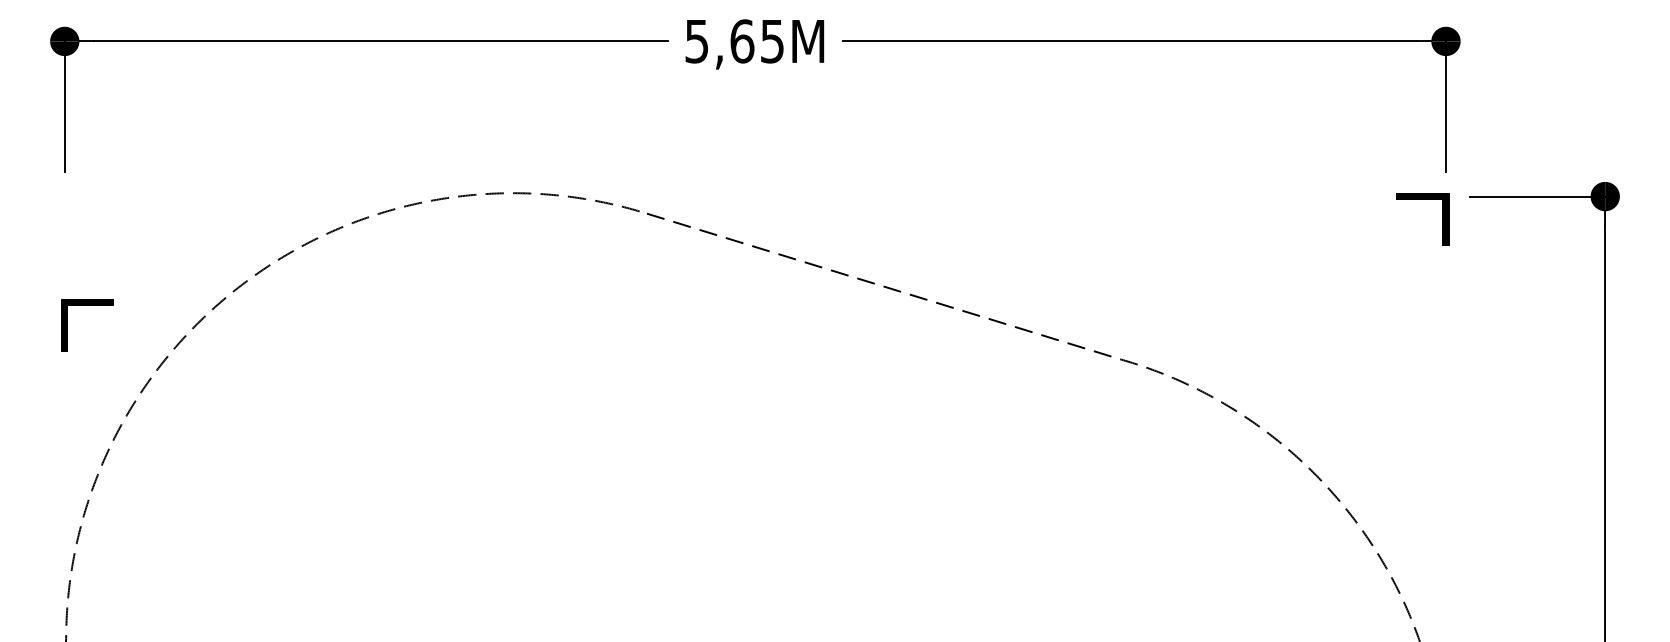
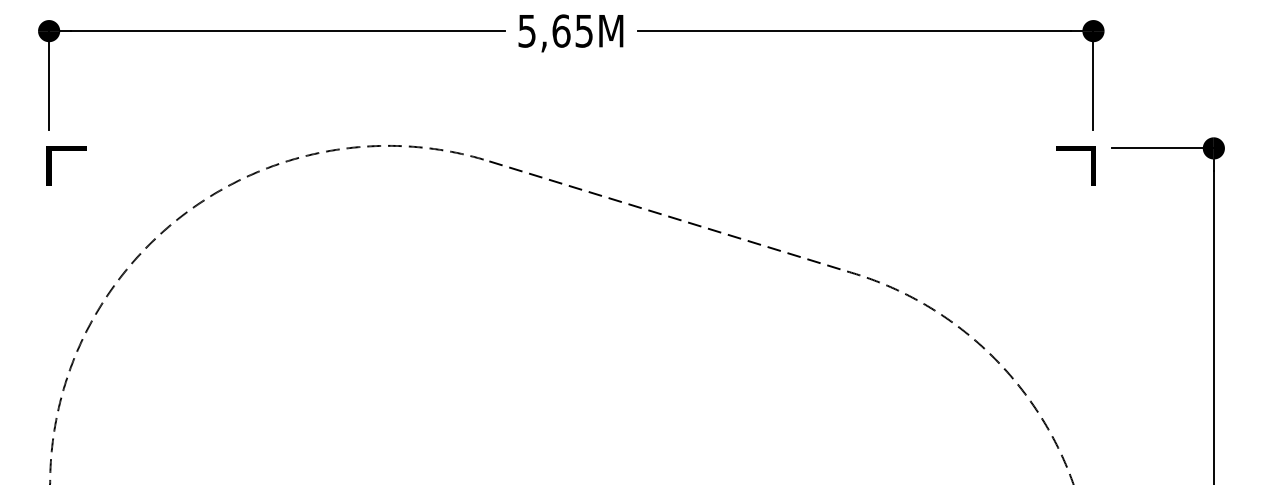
part: (87, 305) -> (66, 150), moved

